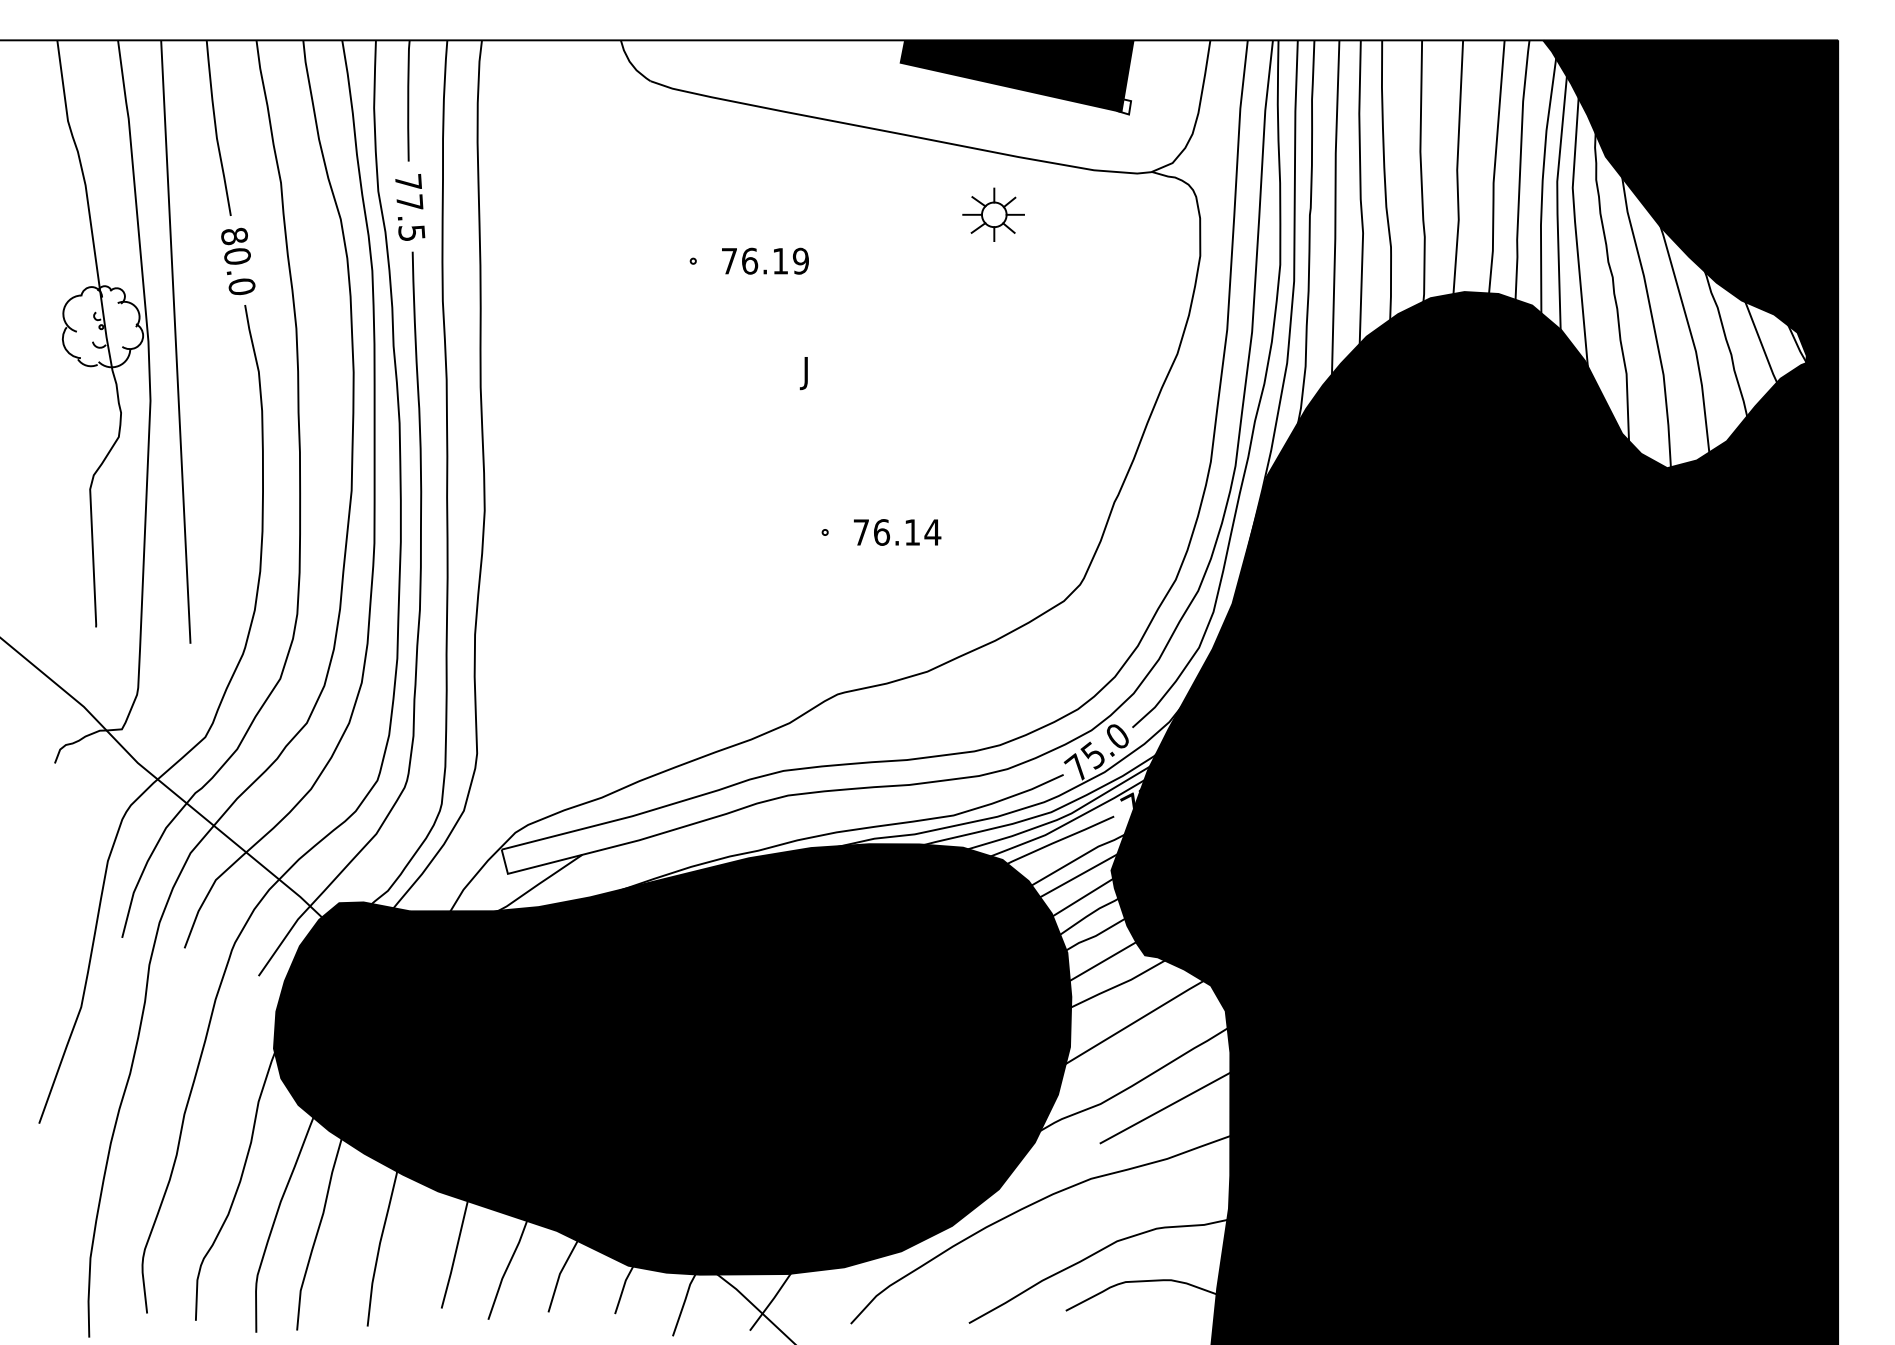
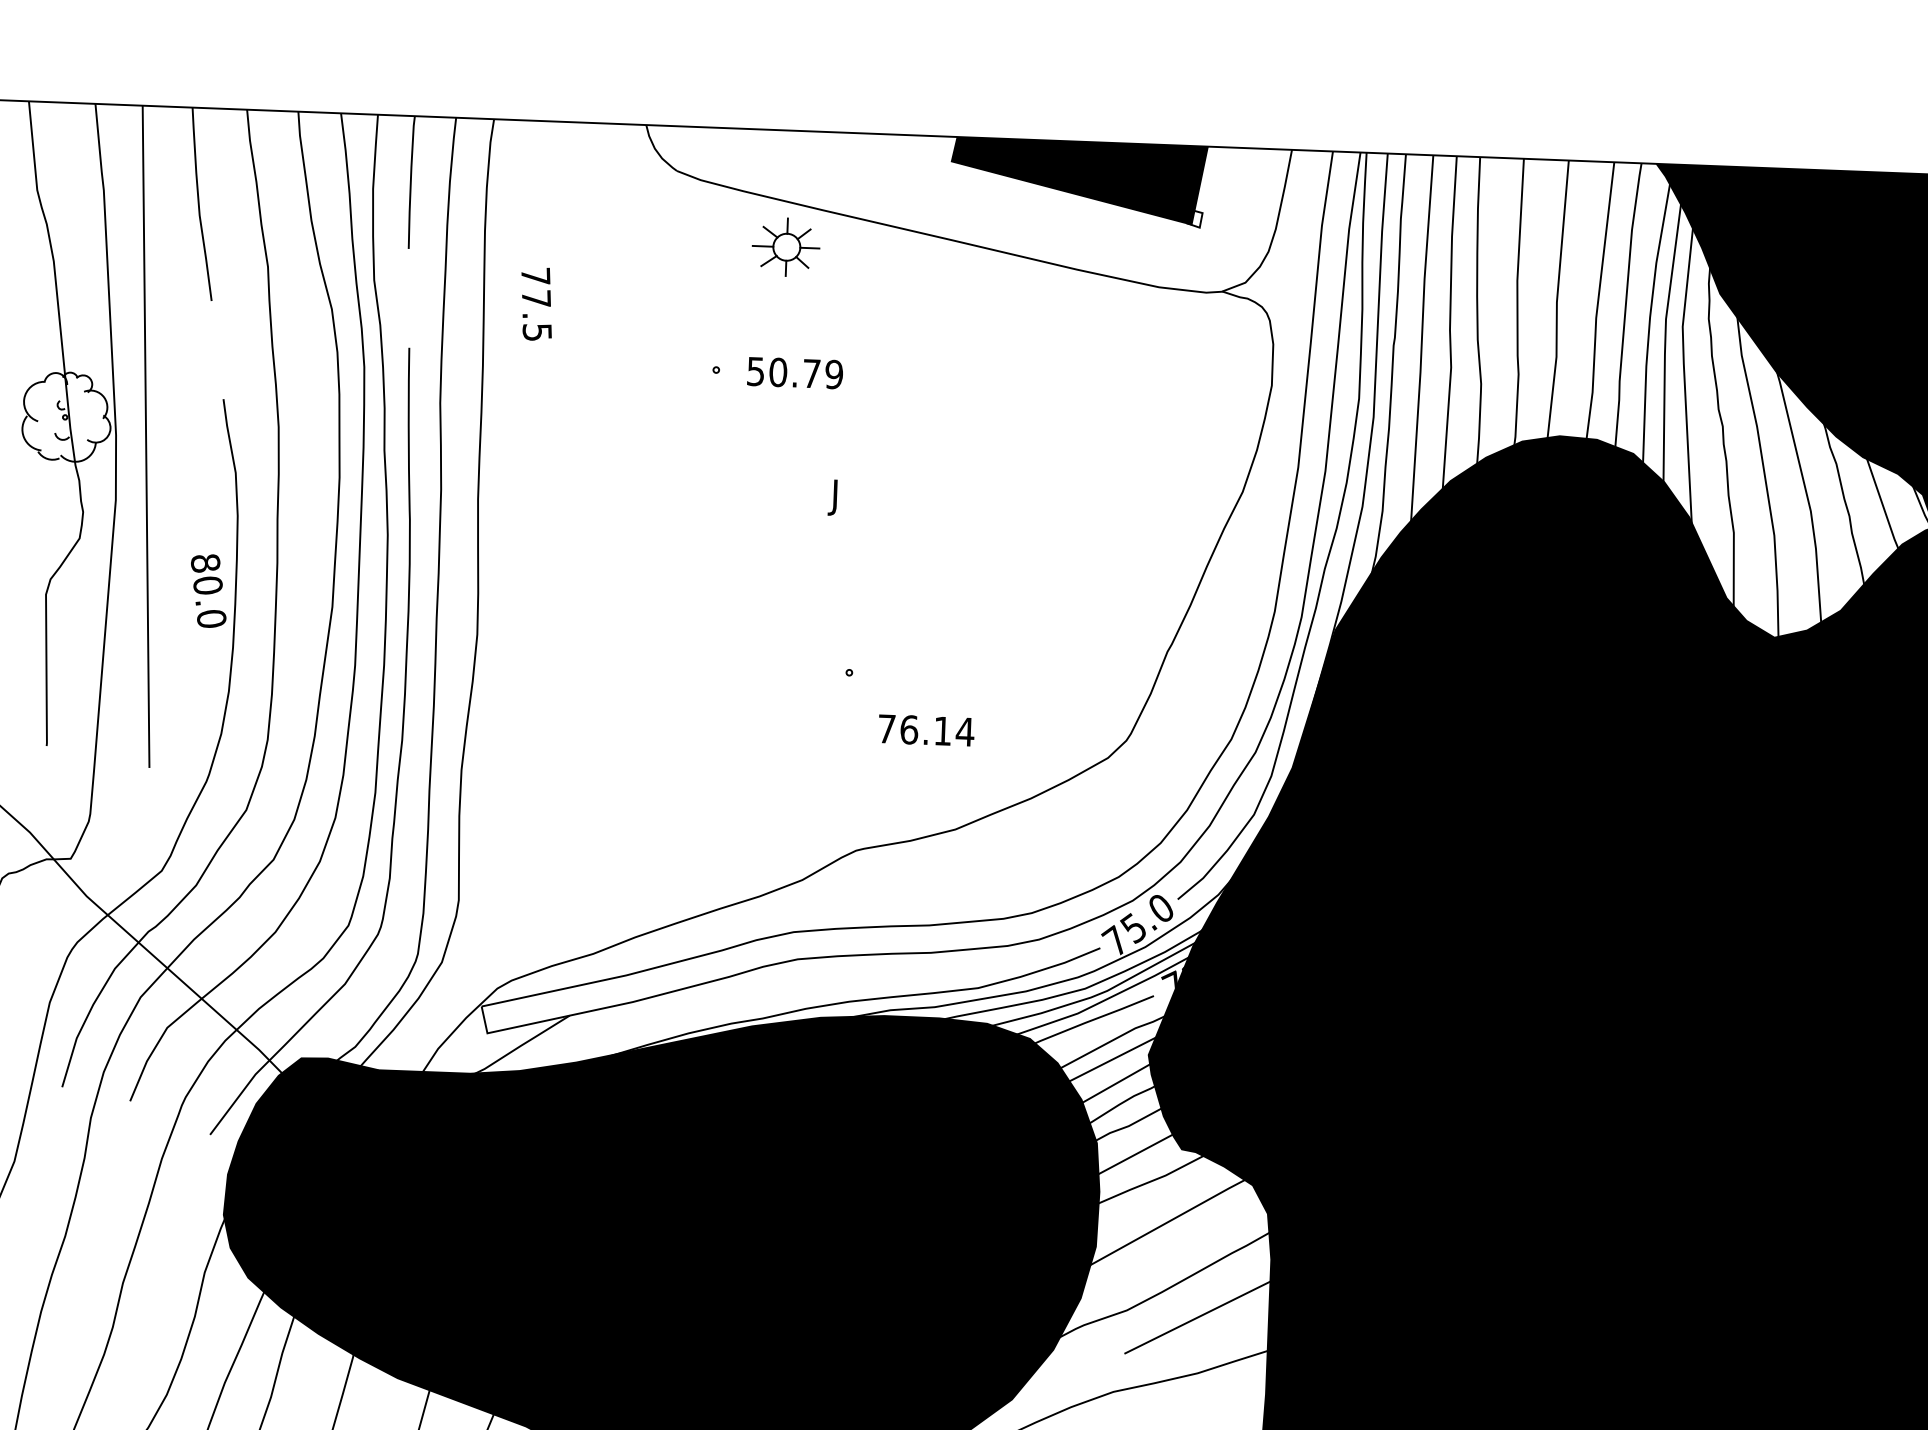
text: (410, 207) -> (536, 304), moved
part: (993, 214) -> (785, 246), moved
text: (754, 260) -> (783, 371), 76.19 -> 50.79
text: (238, 261) -> (208, 591), moved
text: (897, 532) -> (926, 730), moved

